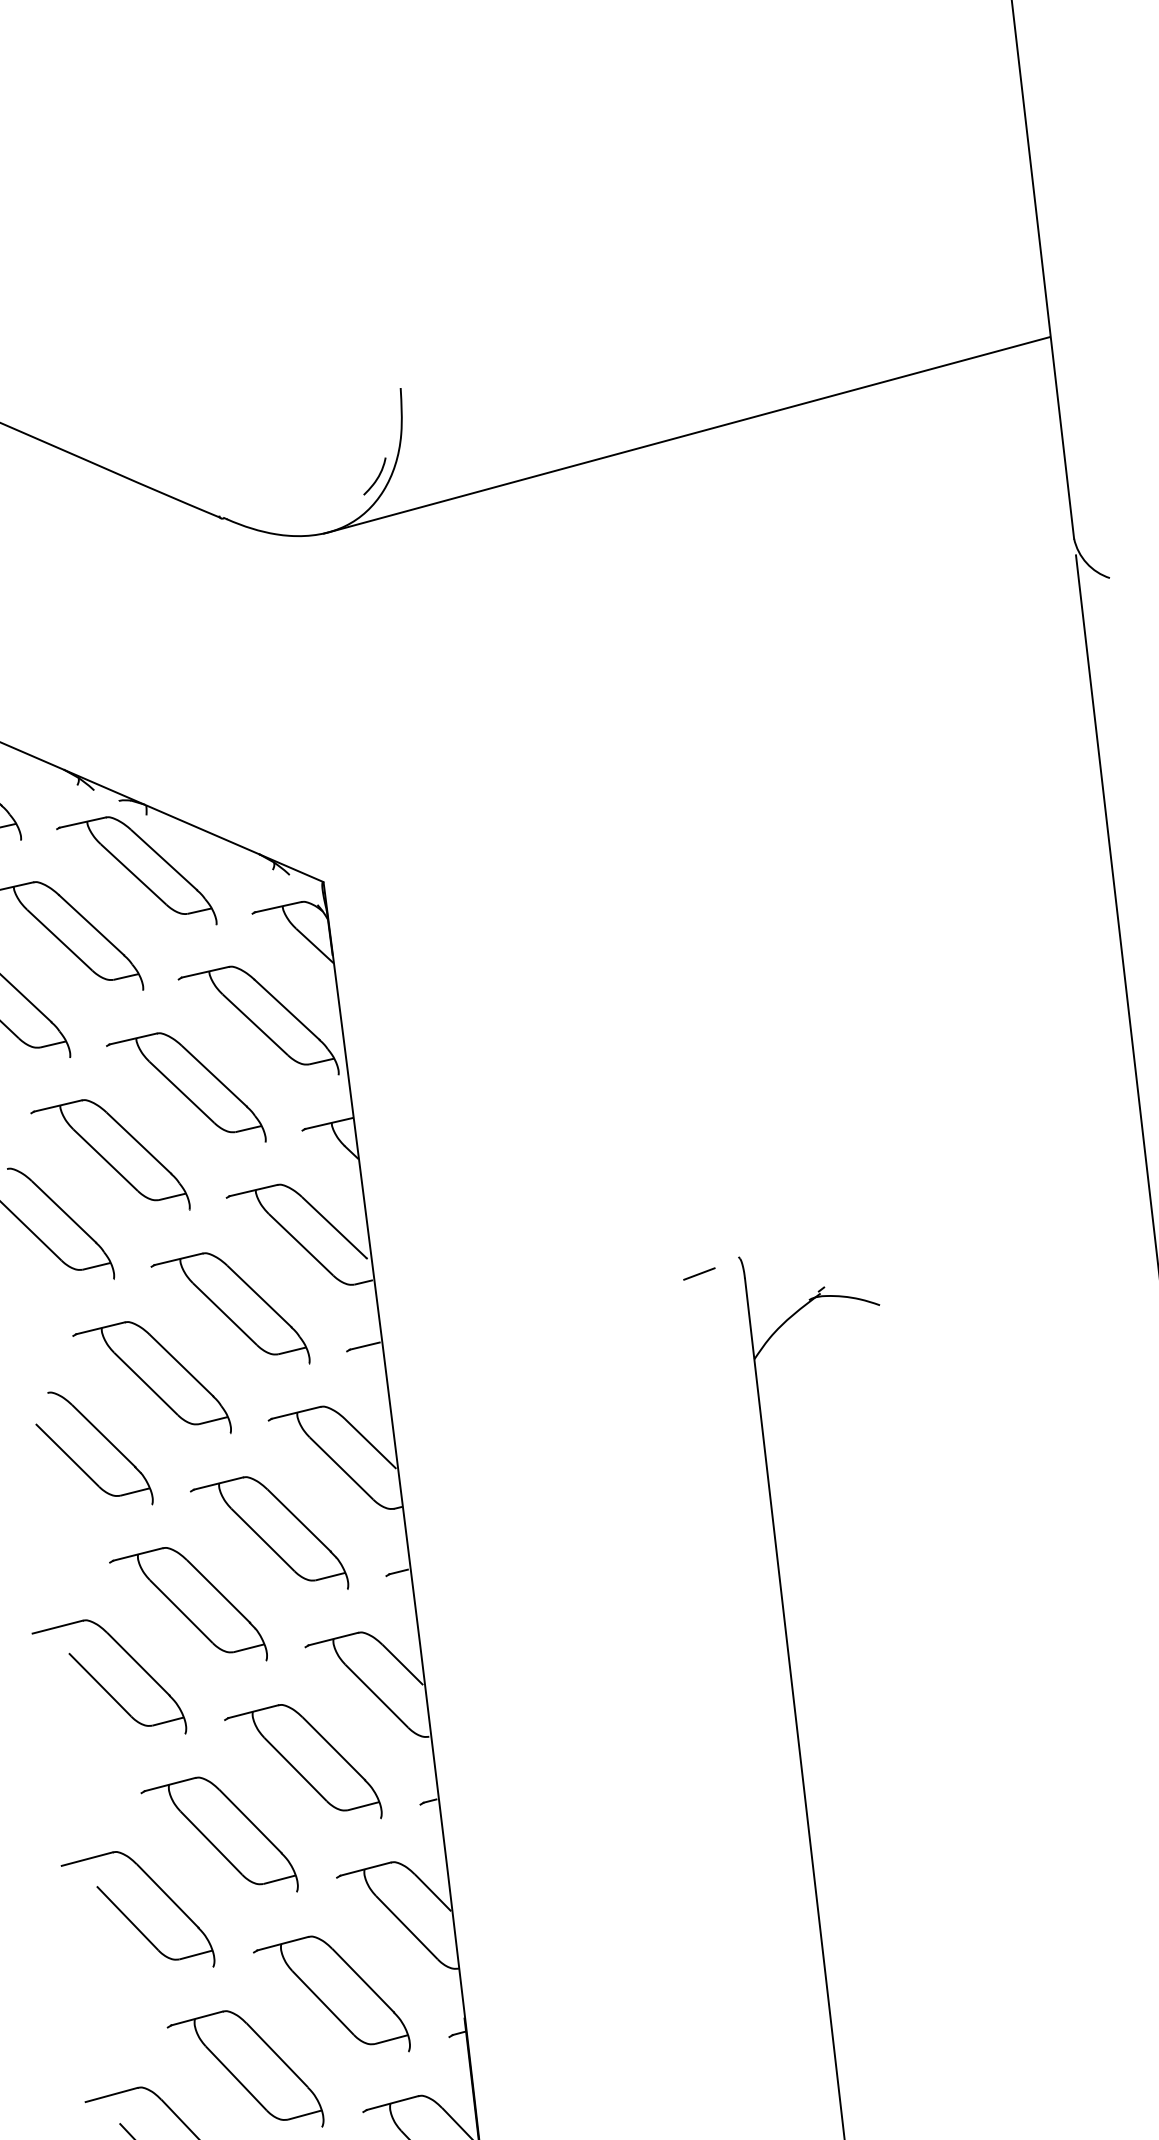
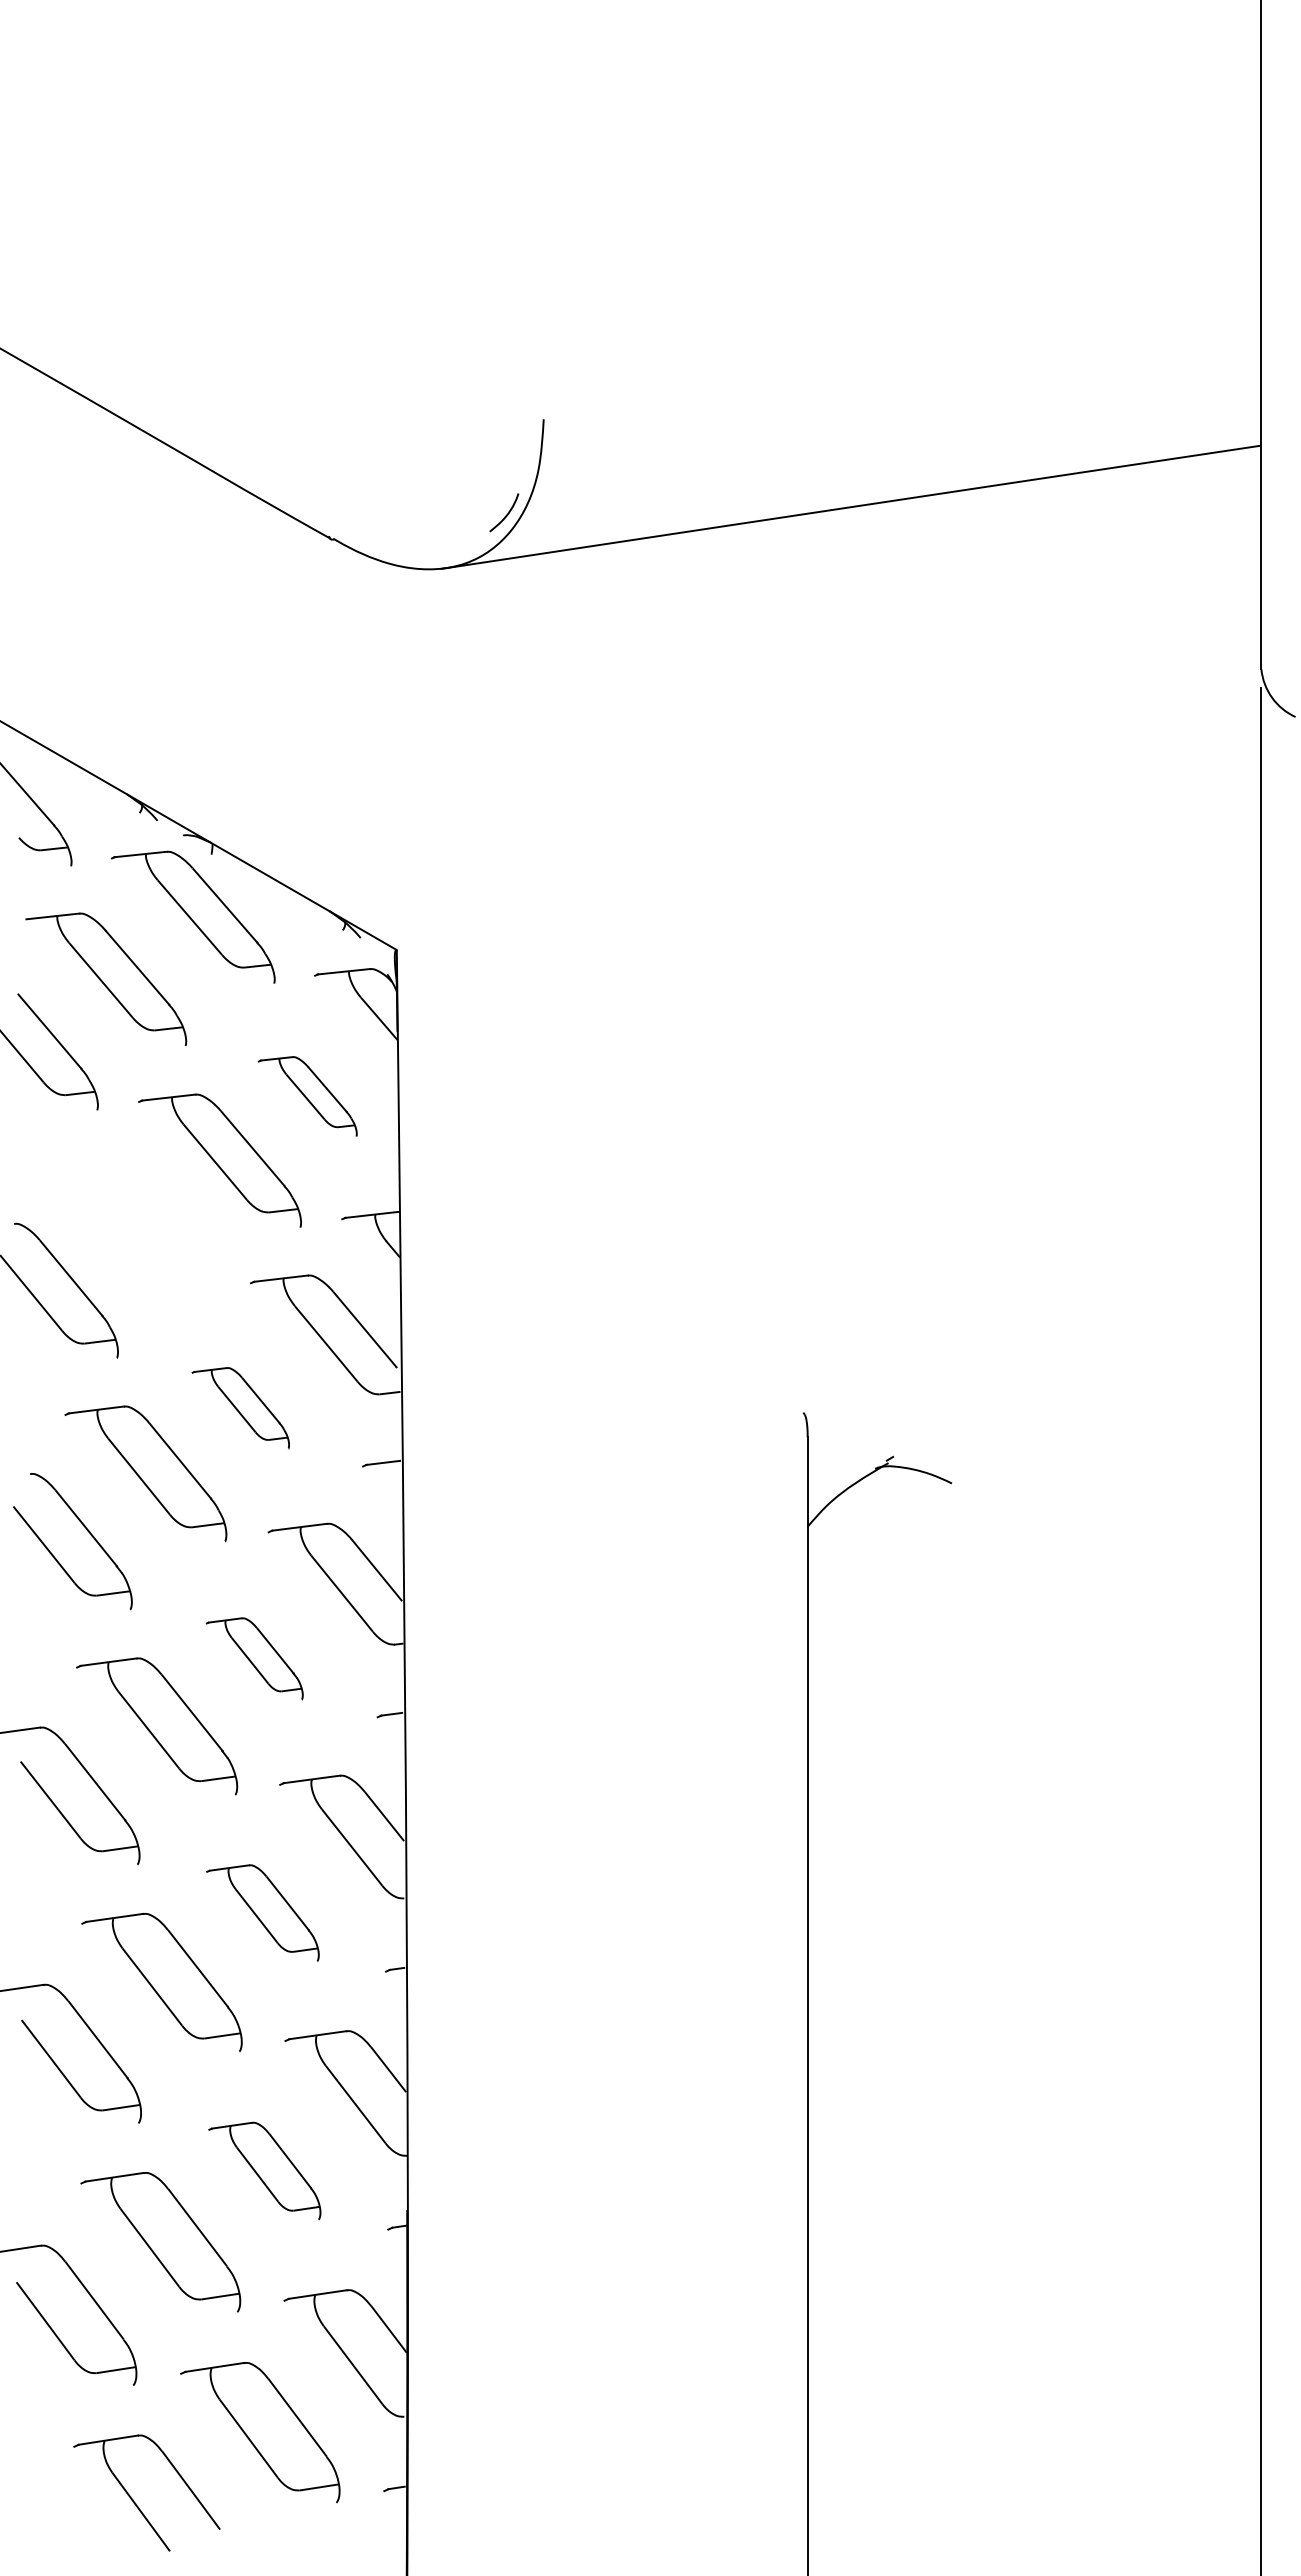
part: (258, 1023) -> (307, 1096), size x0.6
part: (110, 1157) -> (128, 1224), removed
line: (699, 1274) -> (758, 1426), removed
part: (230, 1311) -> (240, 1408), size x0.6
part: (269, 1535) -> (254, 1658), size x0.6
part: (302, 1764) -> (262, 1912), size x0.7
part: (331, 1996) -> (264, 2170), size x0.7

